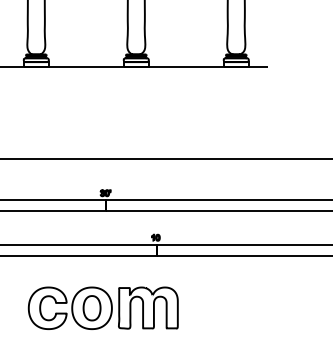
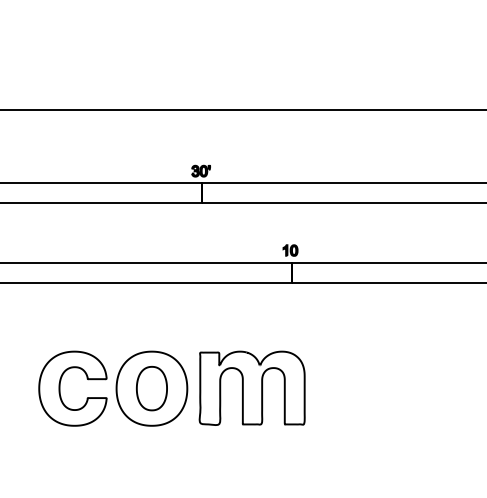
part: (102, 307) -> (170, 387), moved

